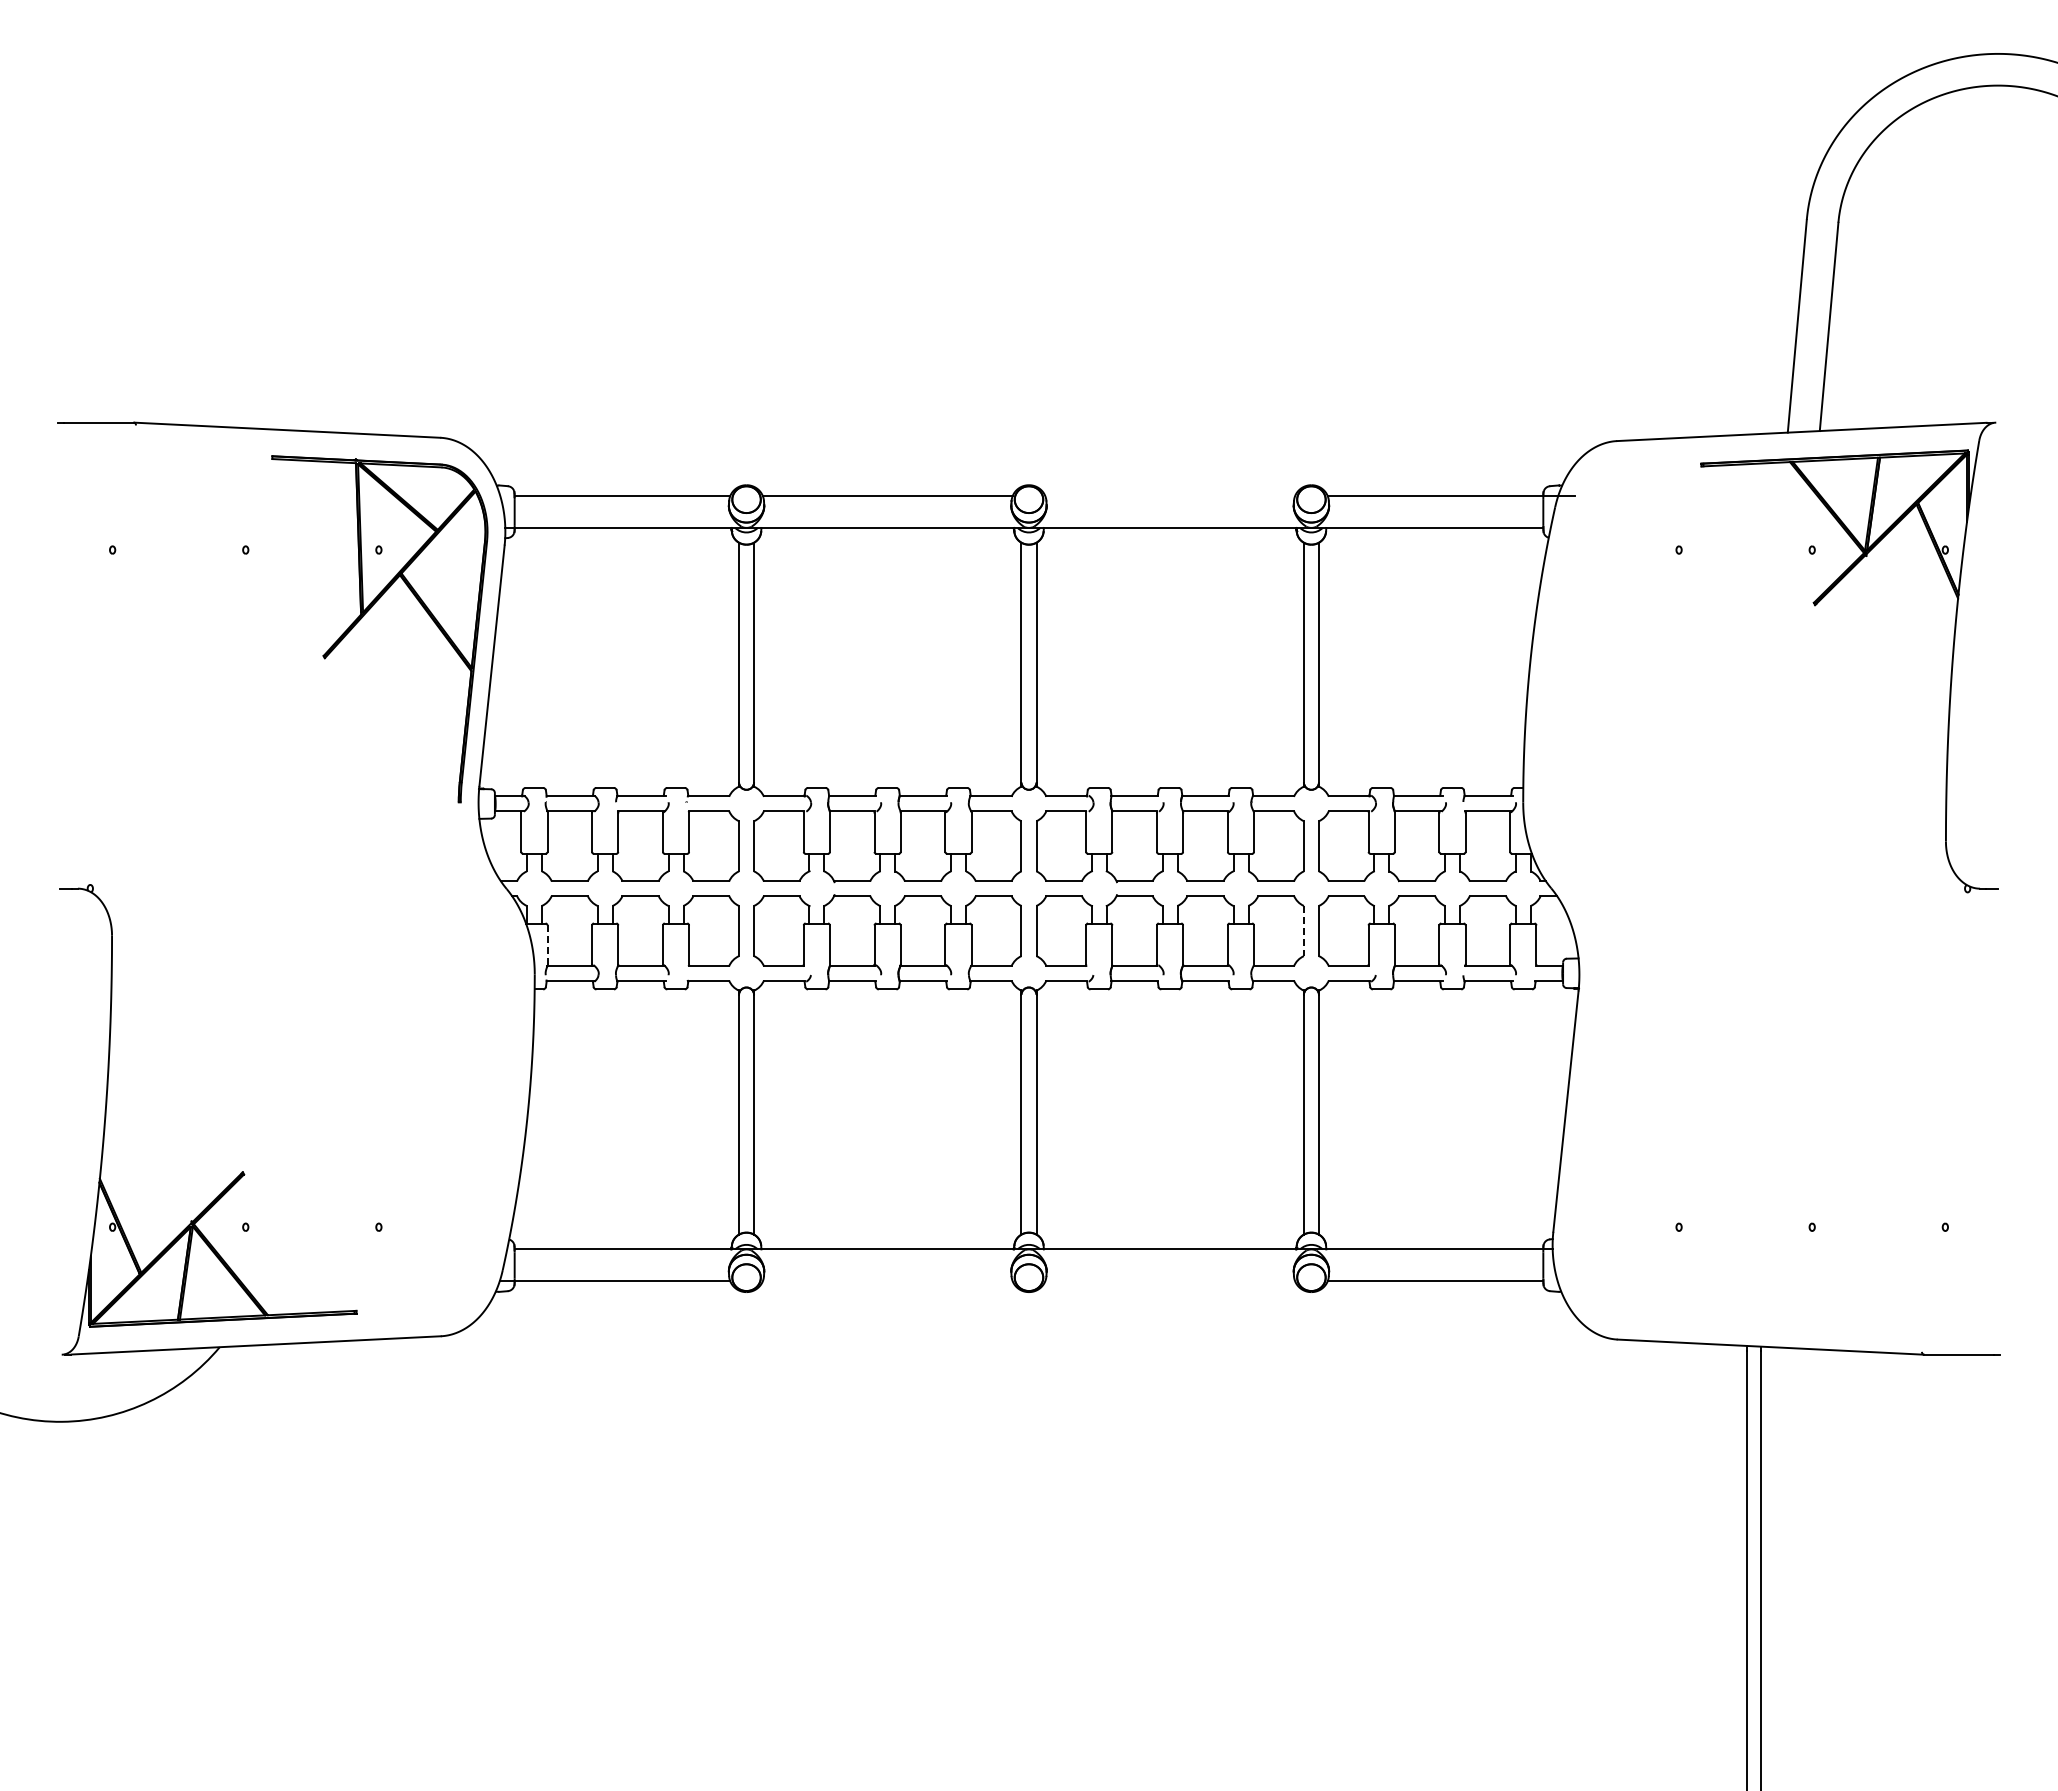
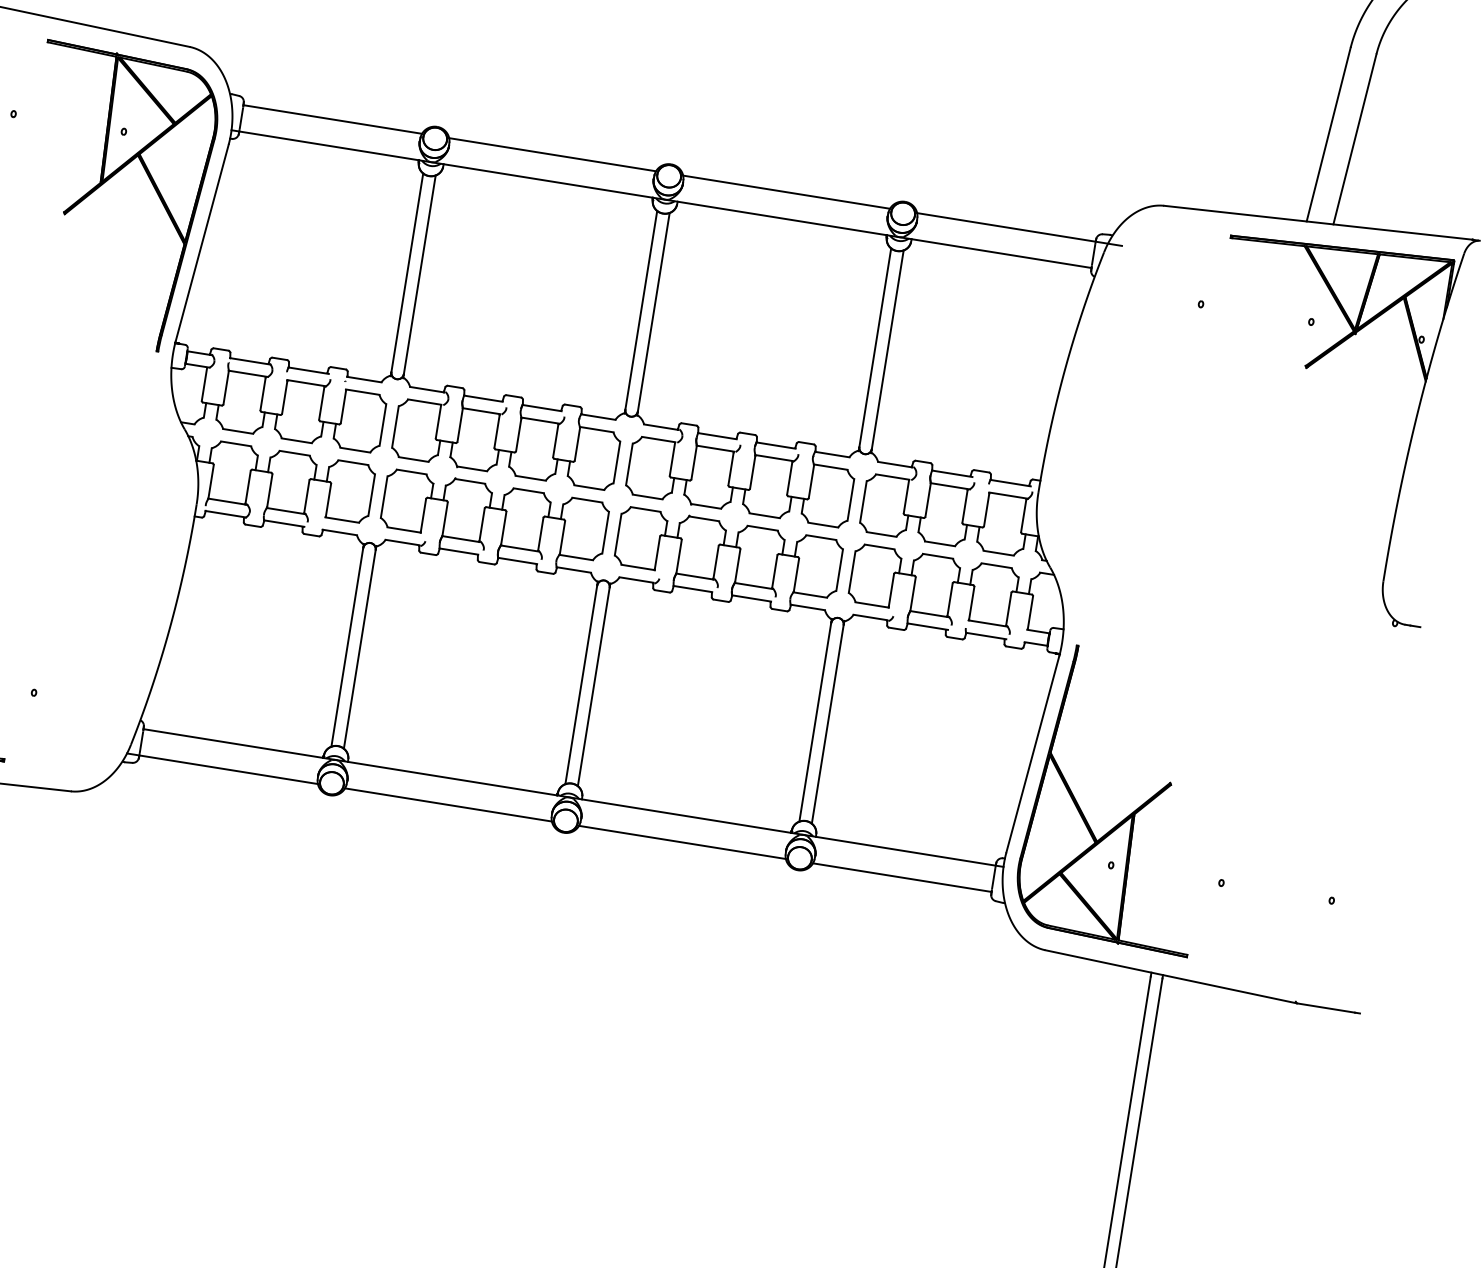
line: (1170, 496) -> (786, 192), added
line: (1303, 931) -> (839, 570), dashed -> solid
line: (547, 945) -> (211, 481), dashed -> solid
part: (1692, 1162) -> (1130, 813), added
line: (887, 1281) -> (448, 805), added
line: (1170, 1281) -> (682, 842), added

